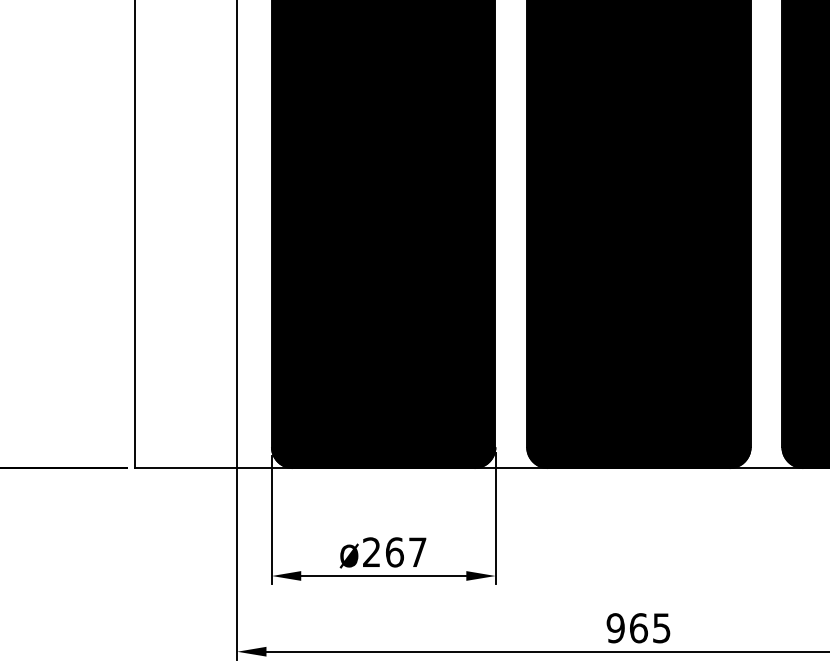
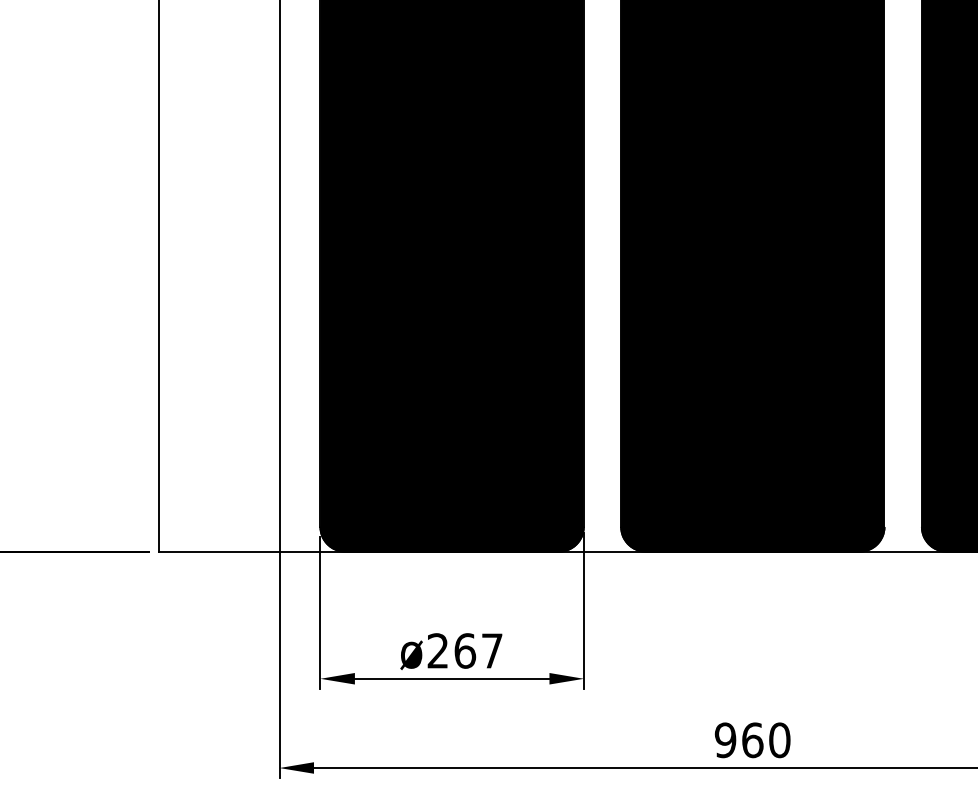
text: (661, 628) -> (779, 740), 965 -> 960

